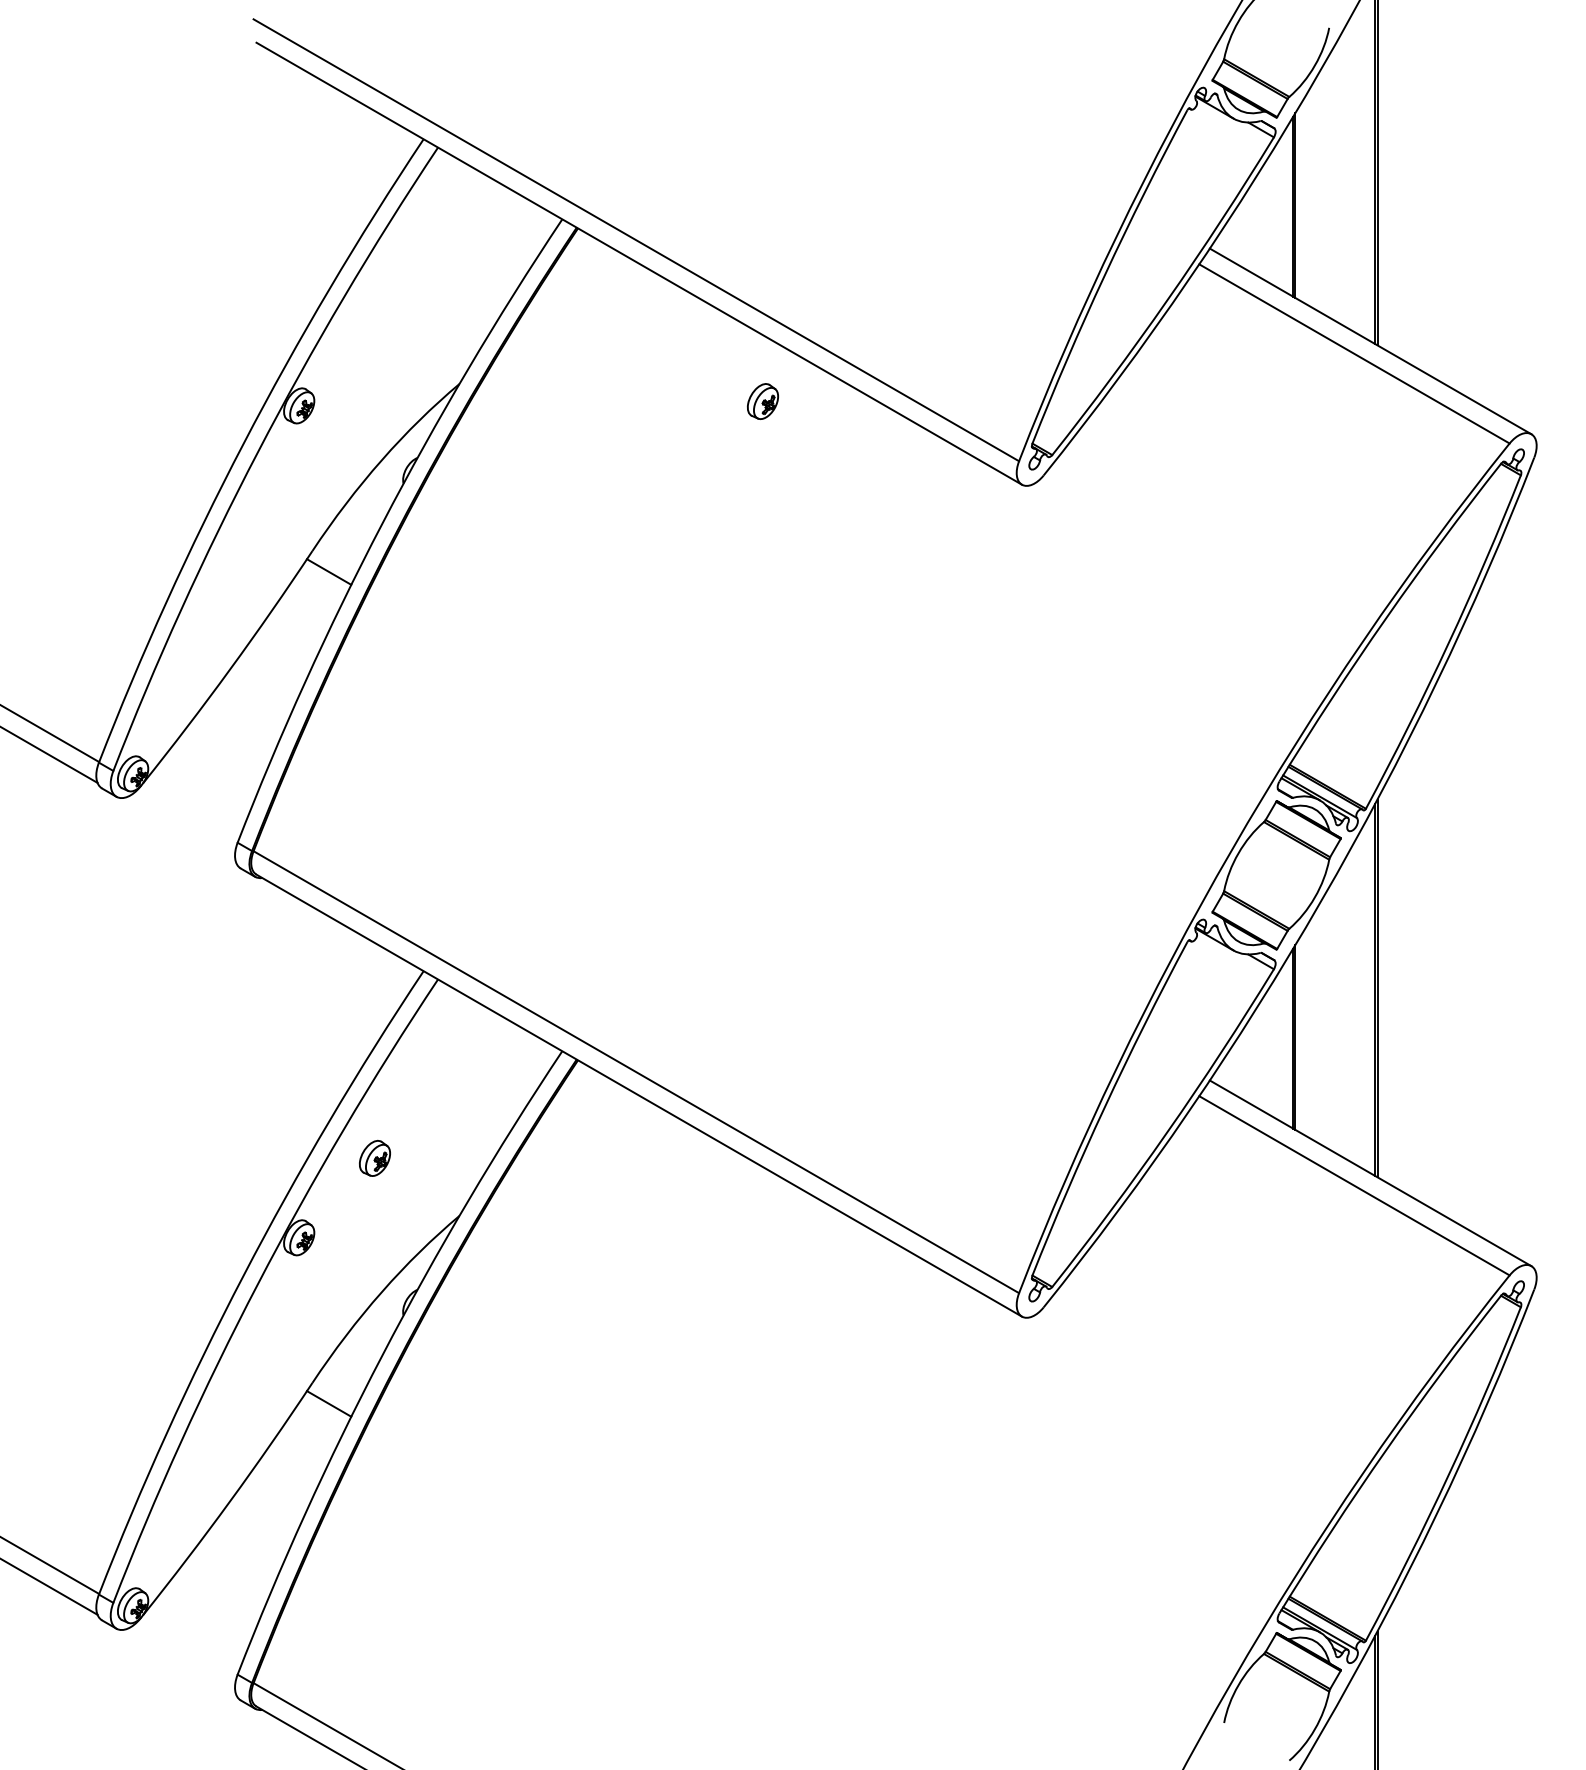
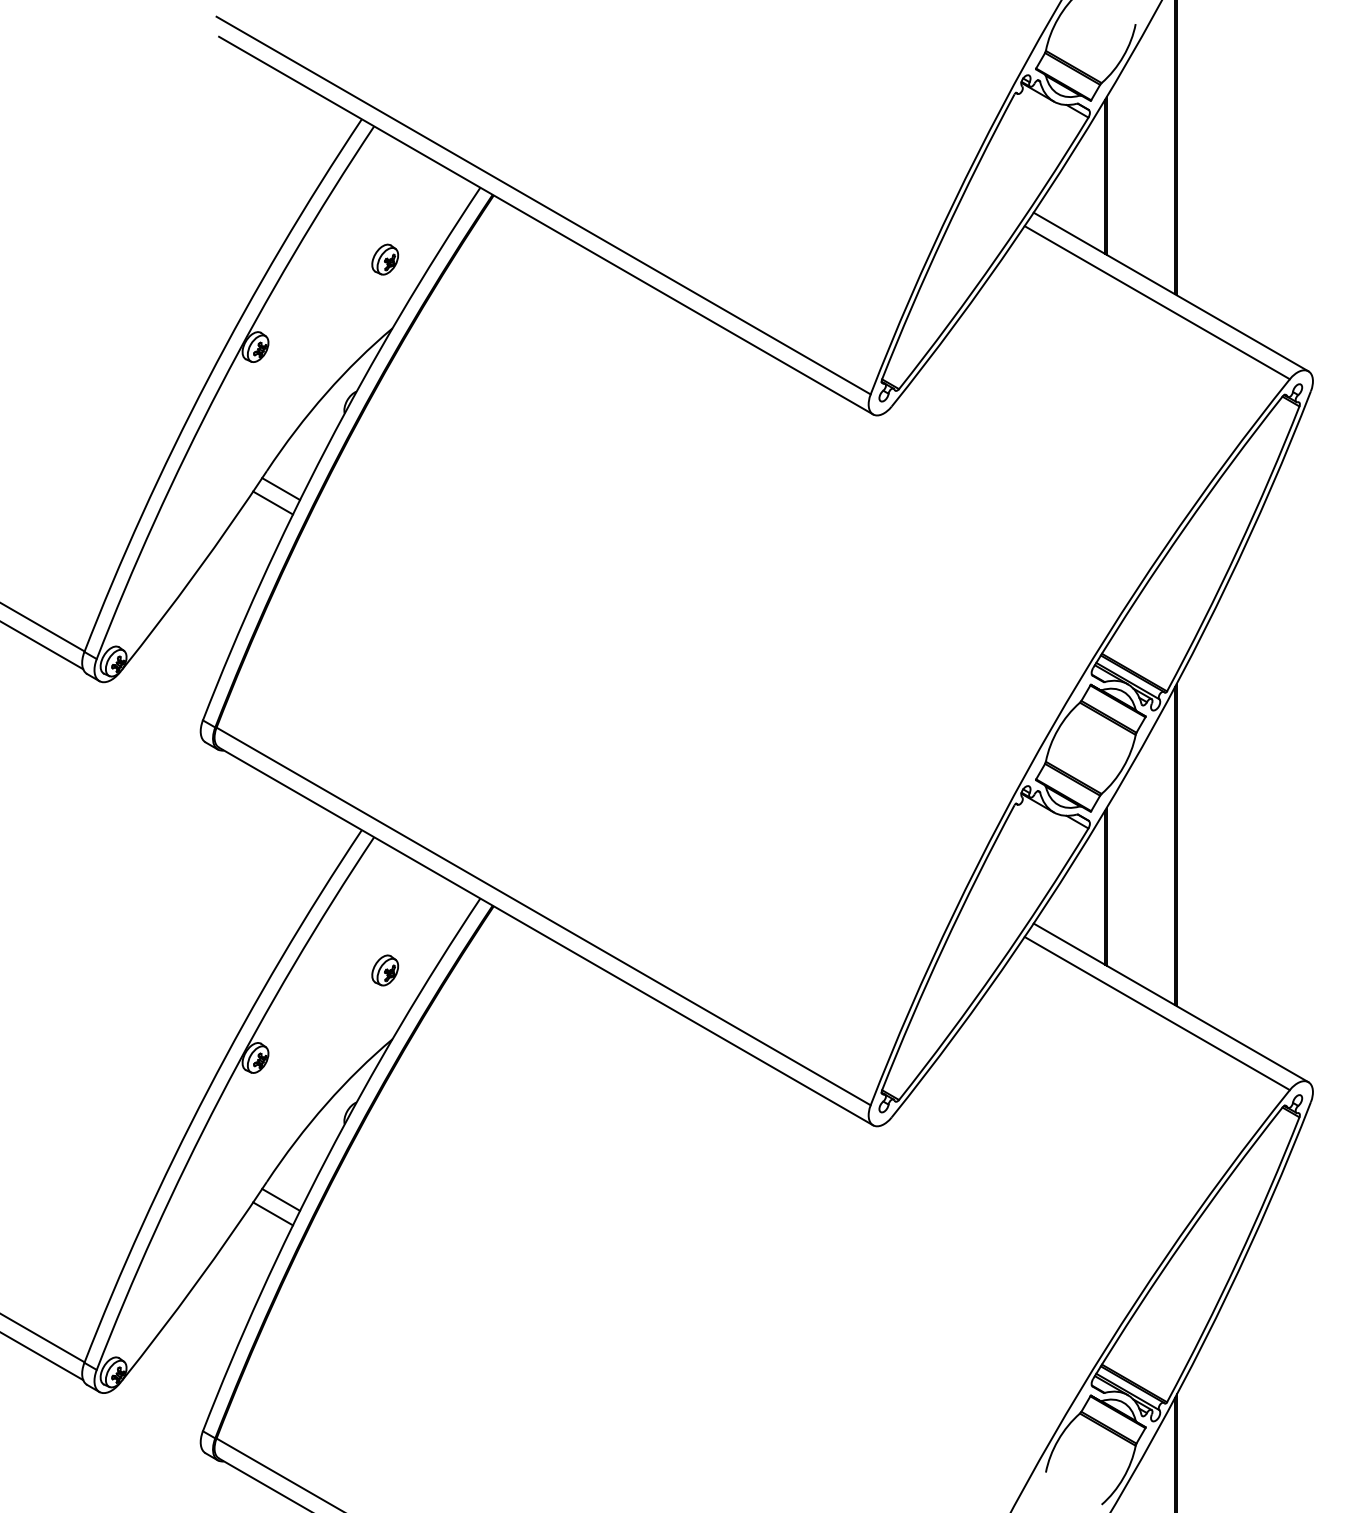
part: (762, 401) -> (384, 259), moved
line: (319, 587) -> (272, 502), added
part: (374, 1157) -> (384, 969), moved
line: (319, 1419) -> (272, 1213), added

